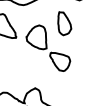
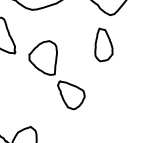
part: (64, 23) -> (104, 45), moved

